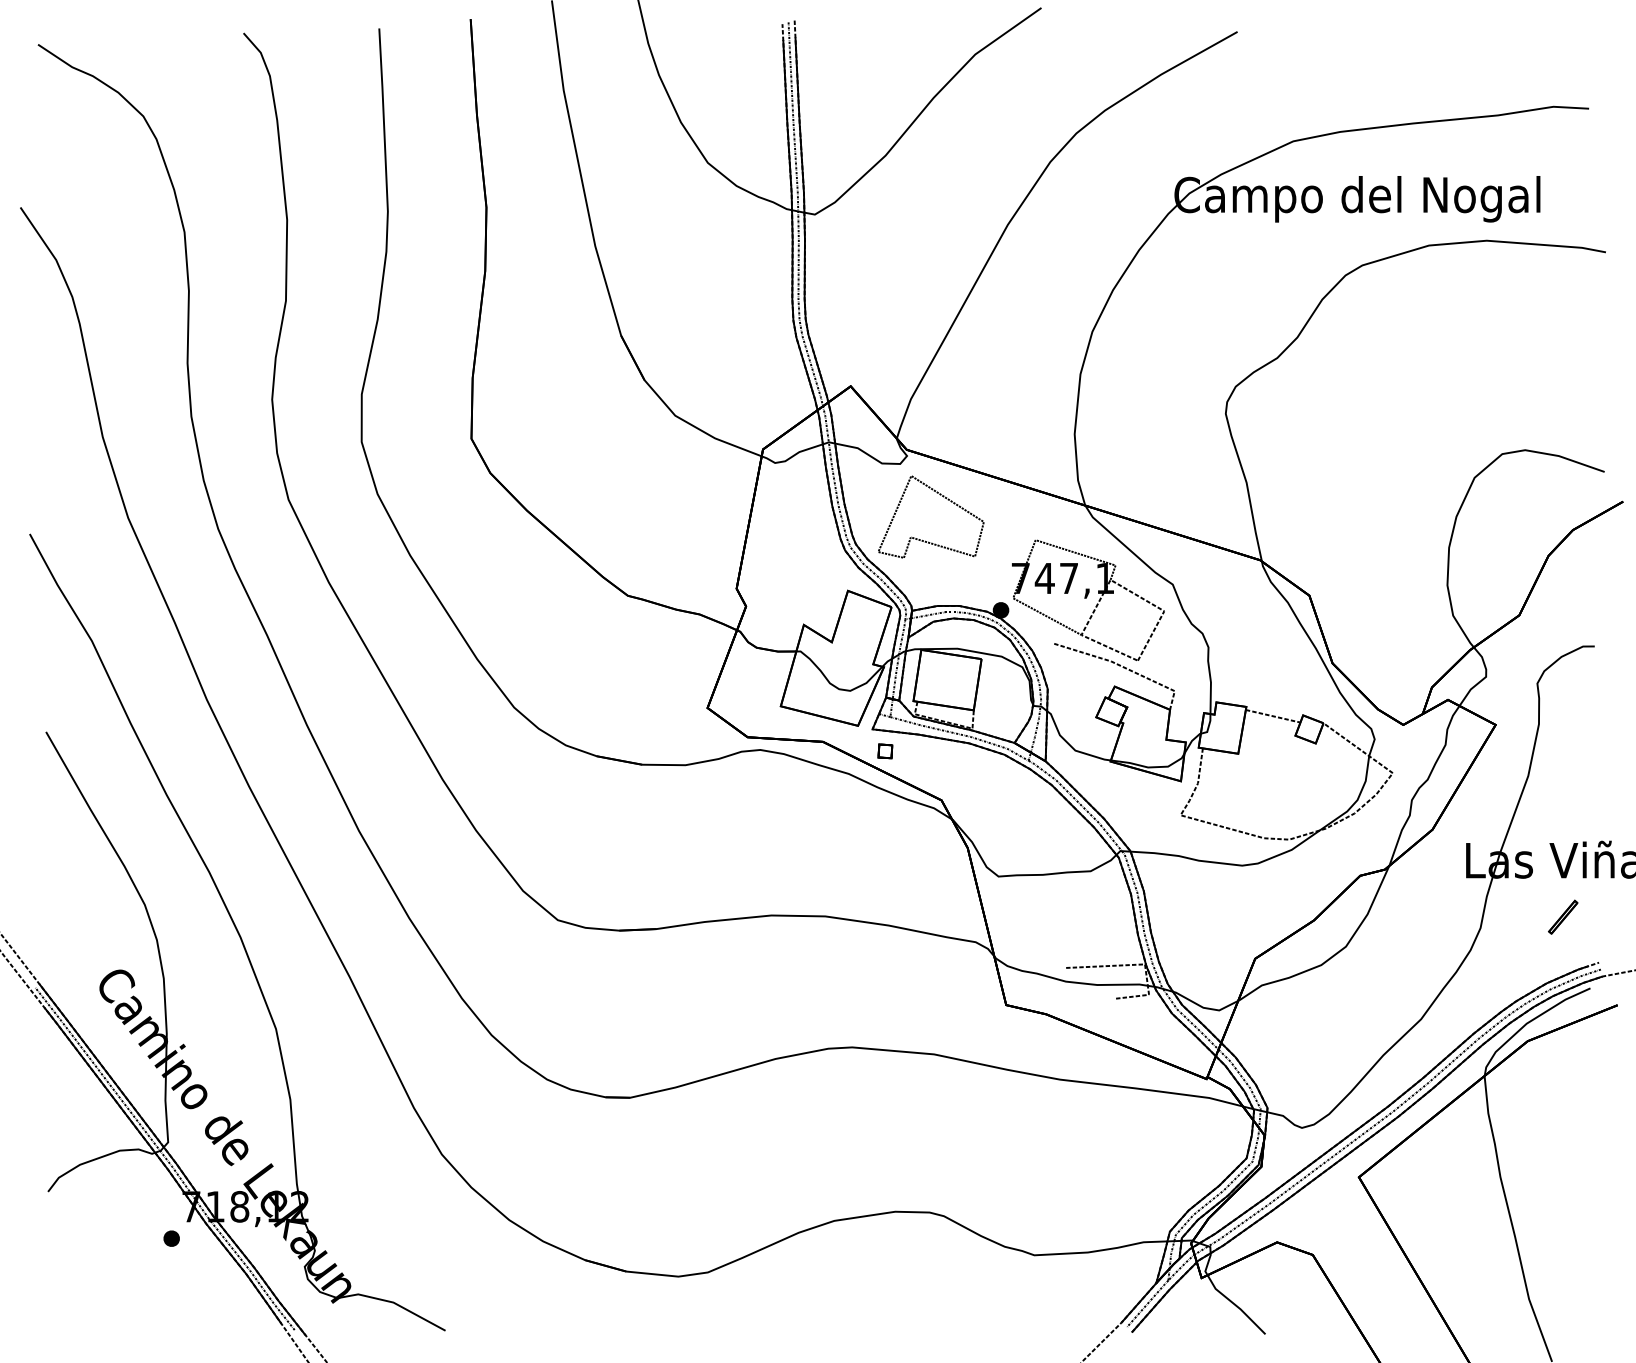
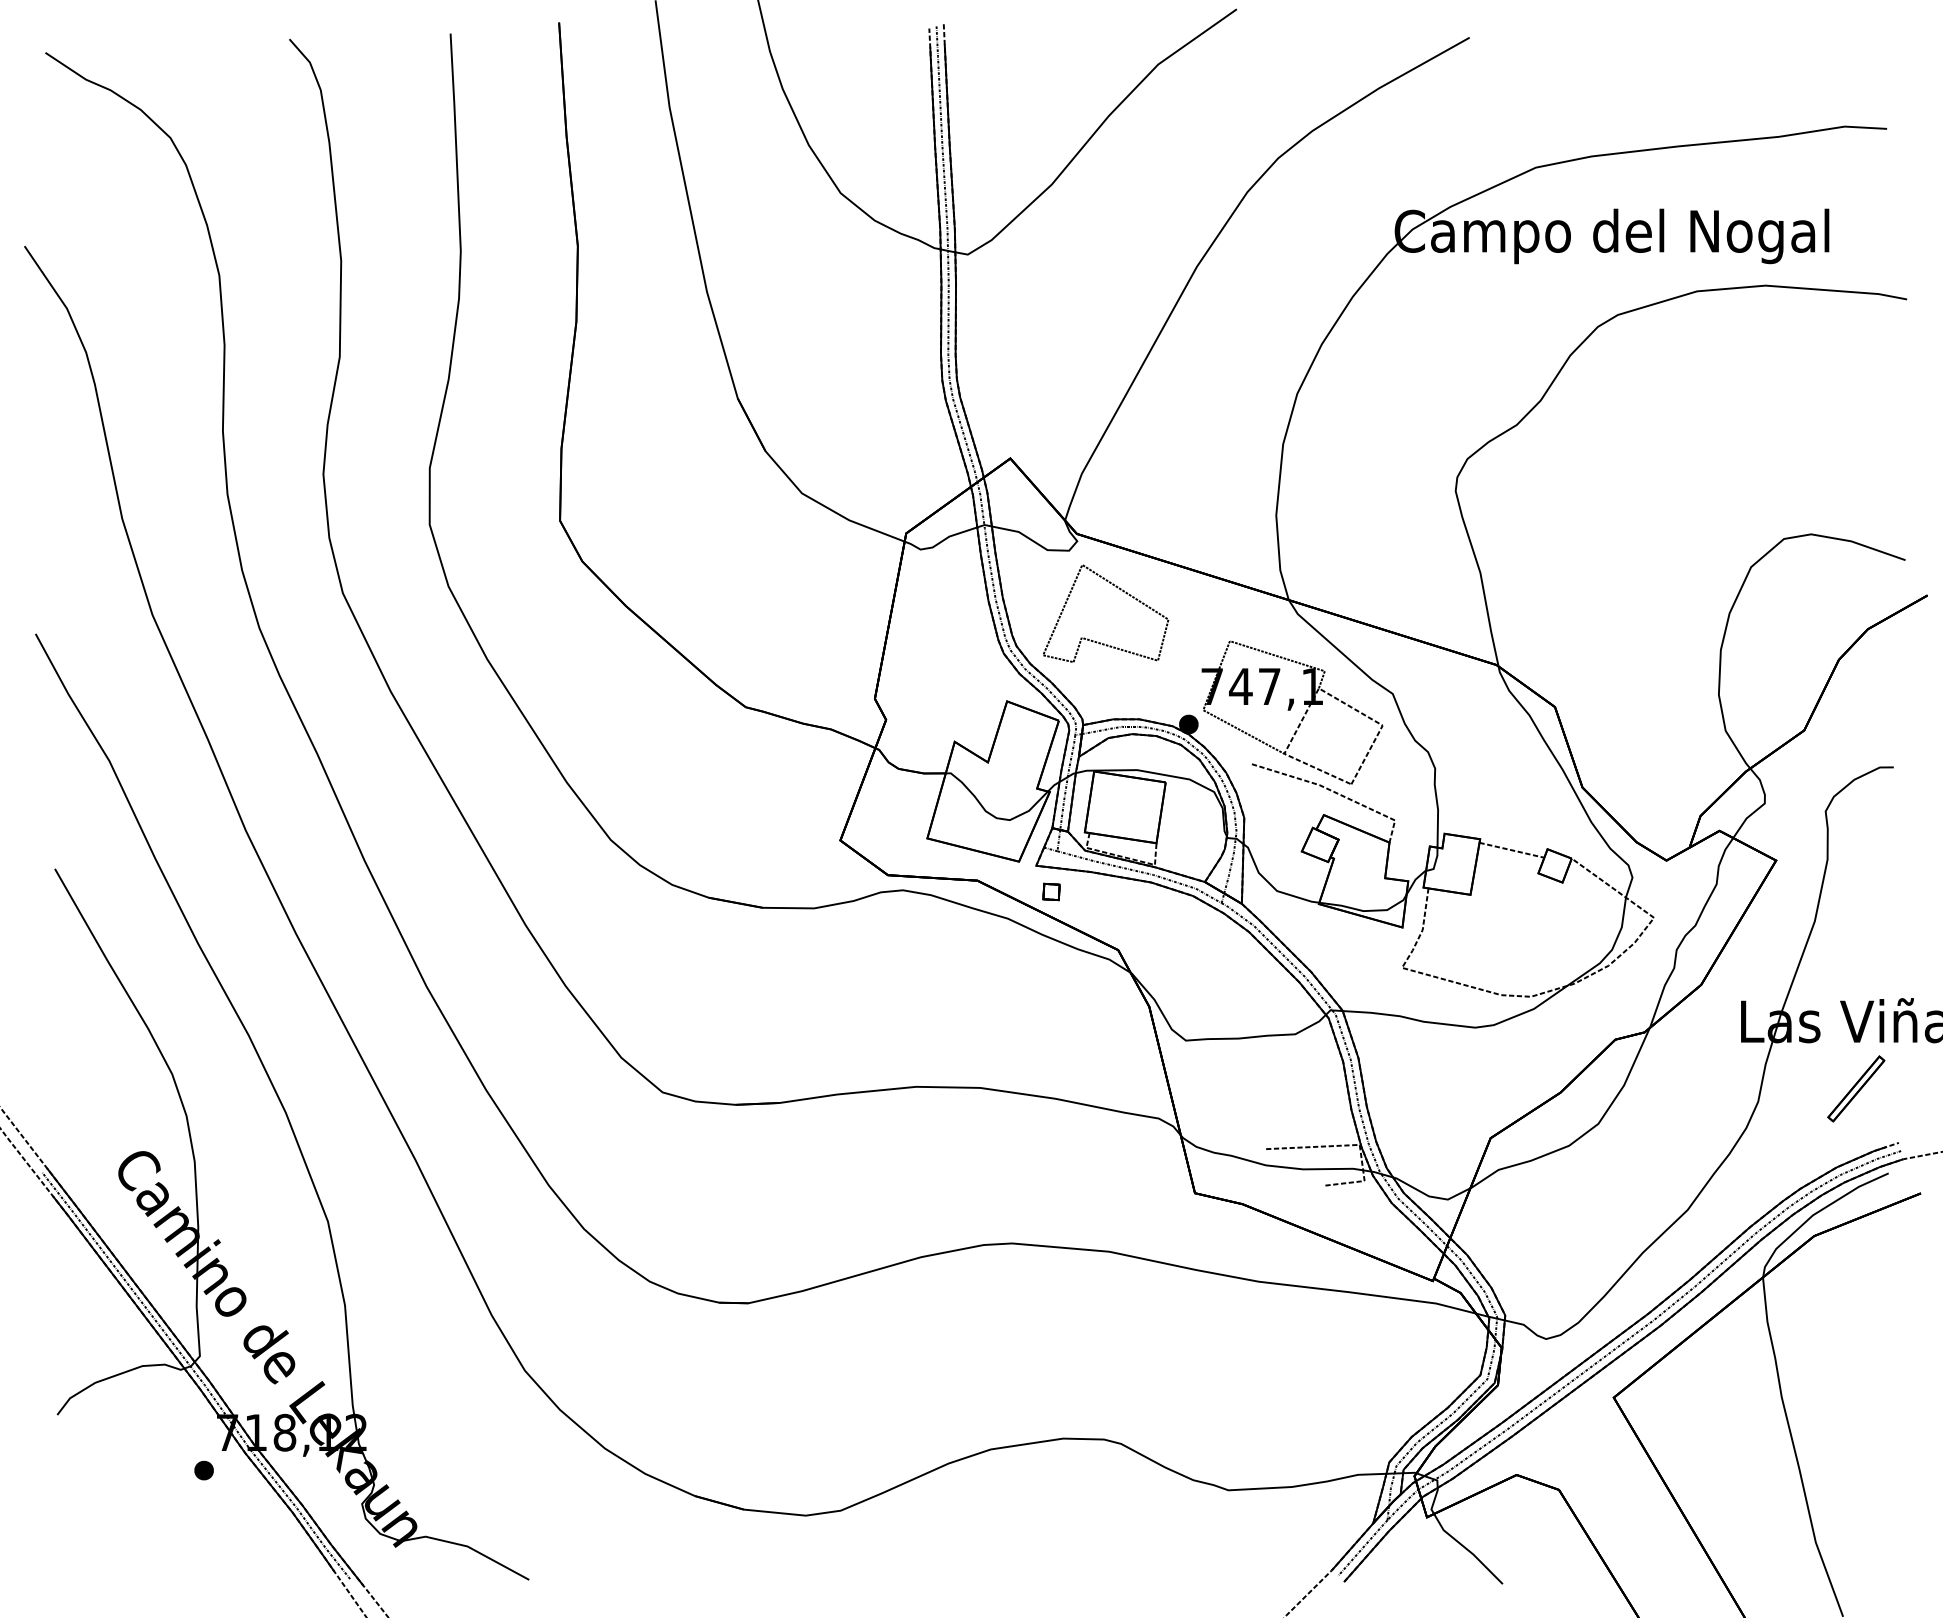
part: (1563, 916) -> (1856, 1088), size x1.67

